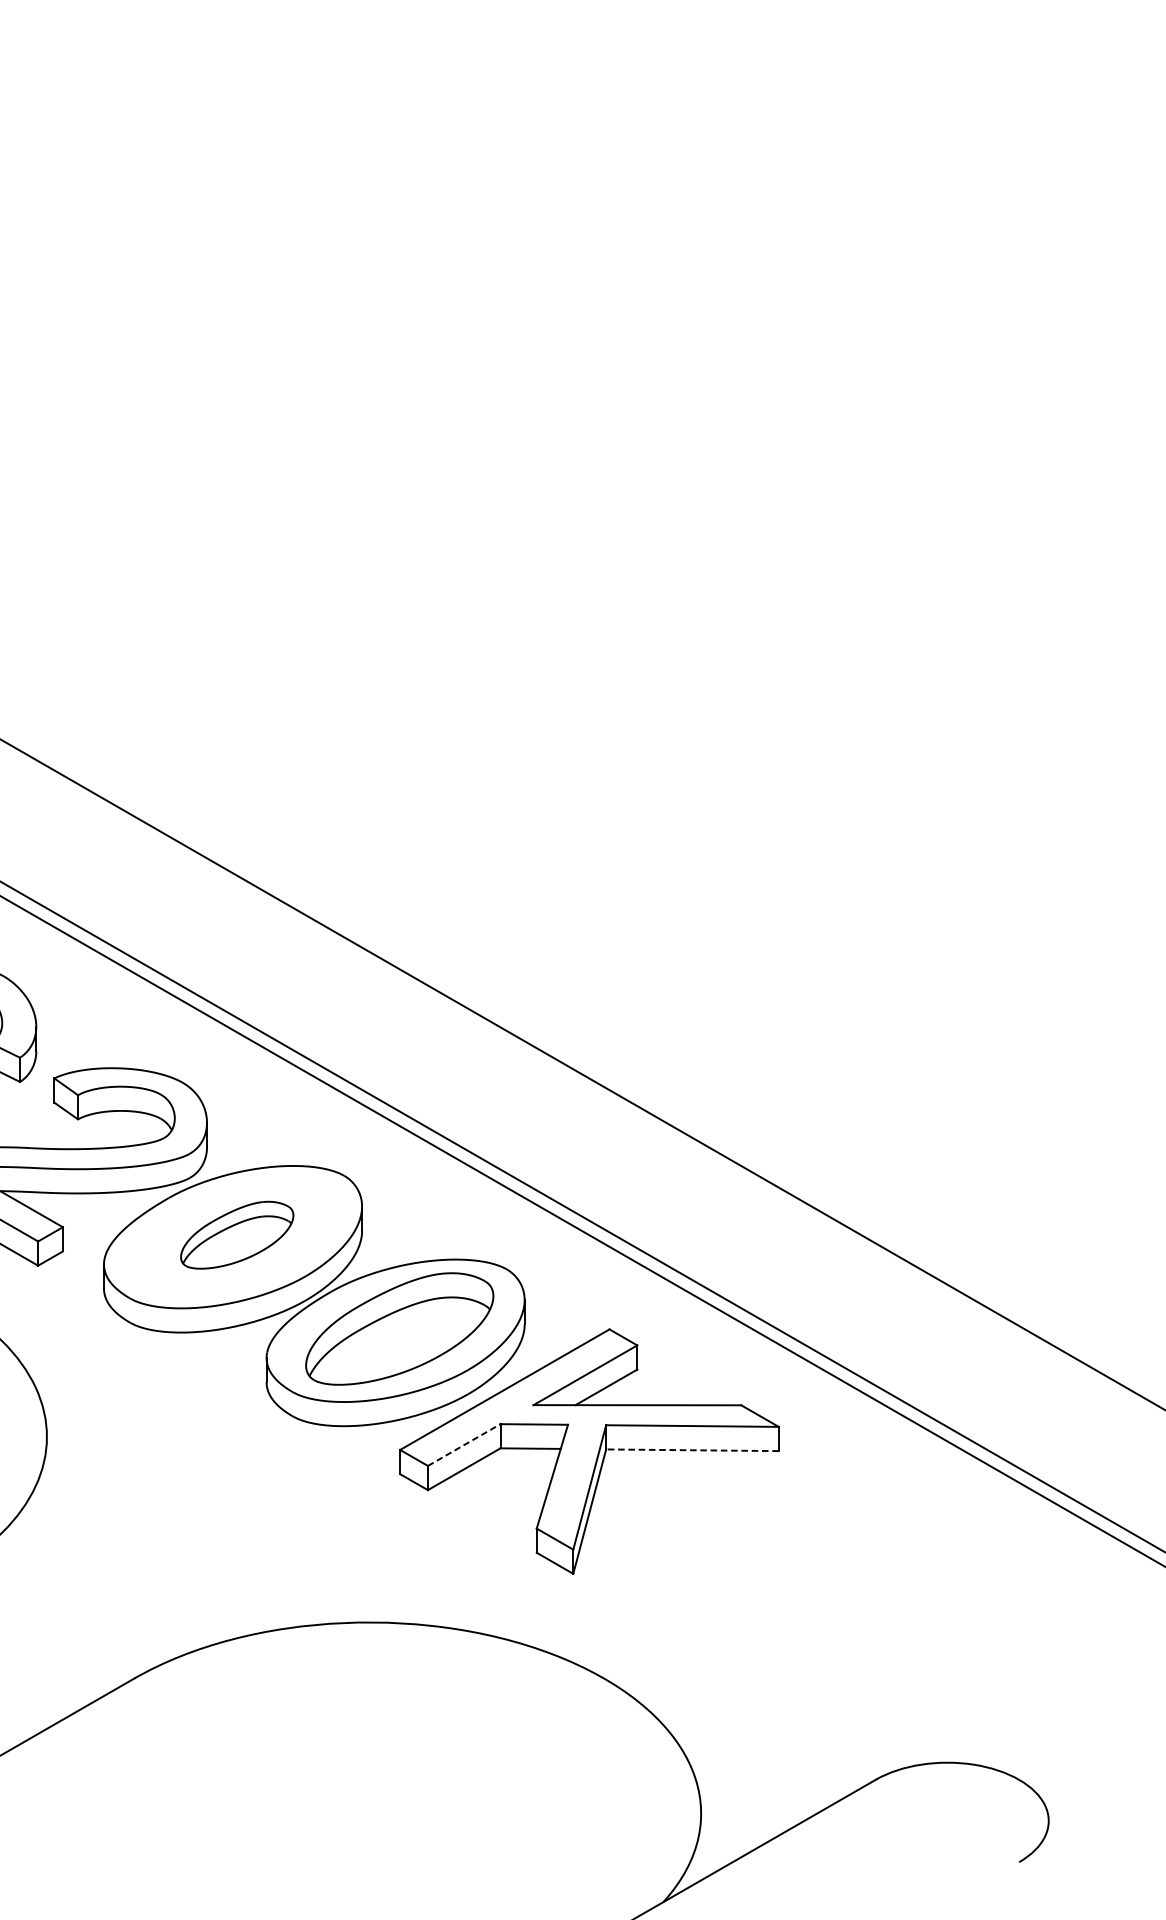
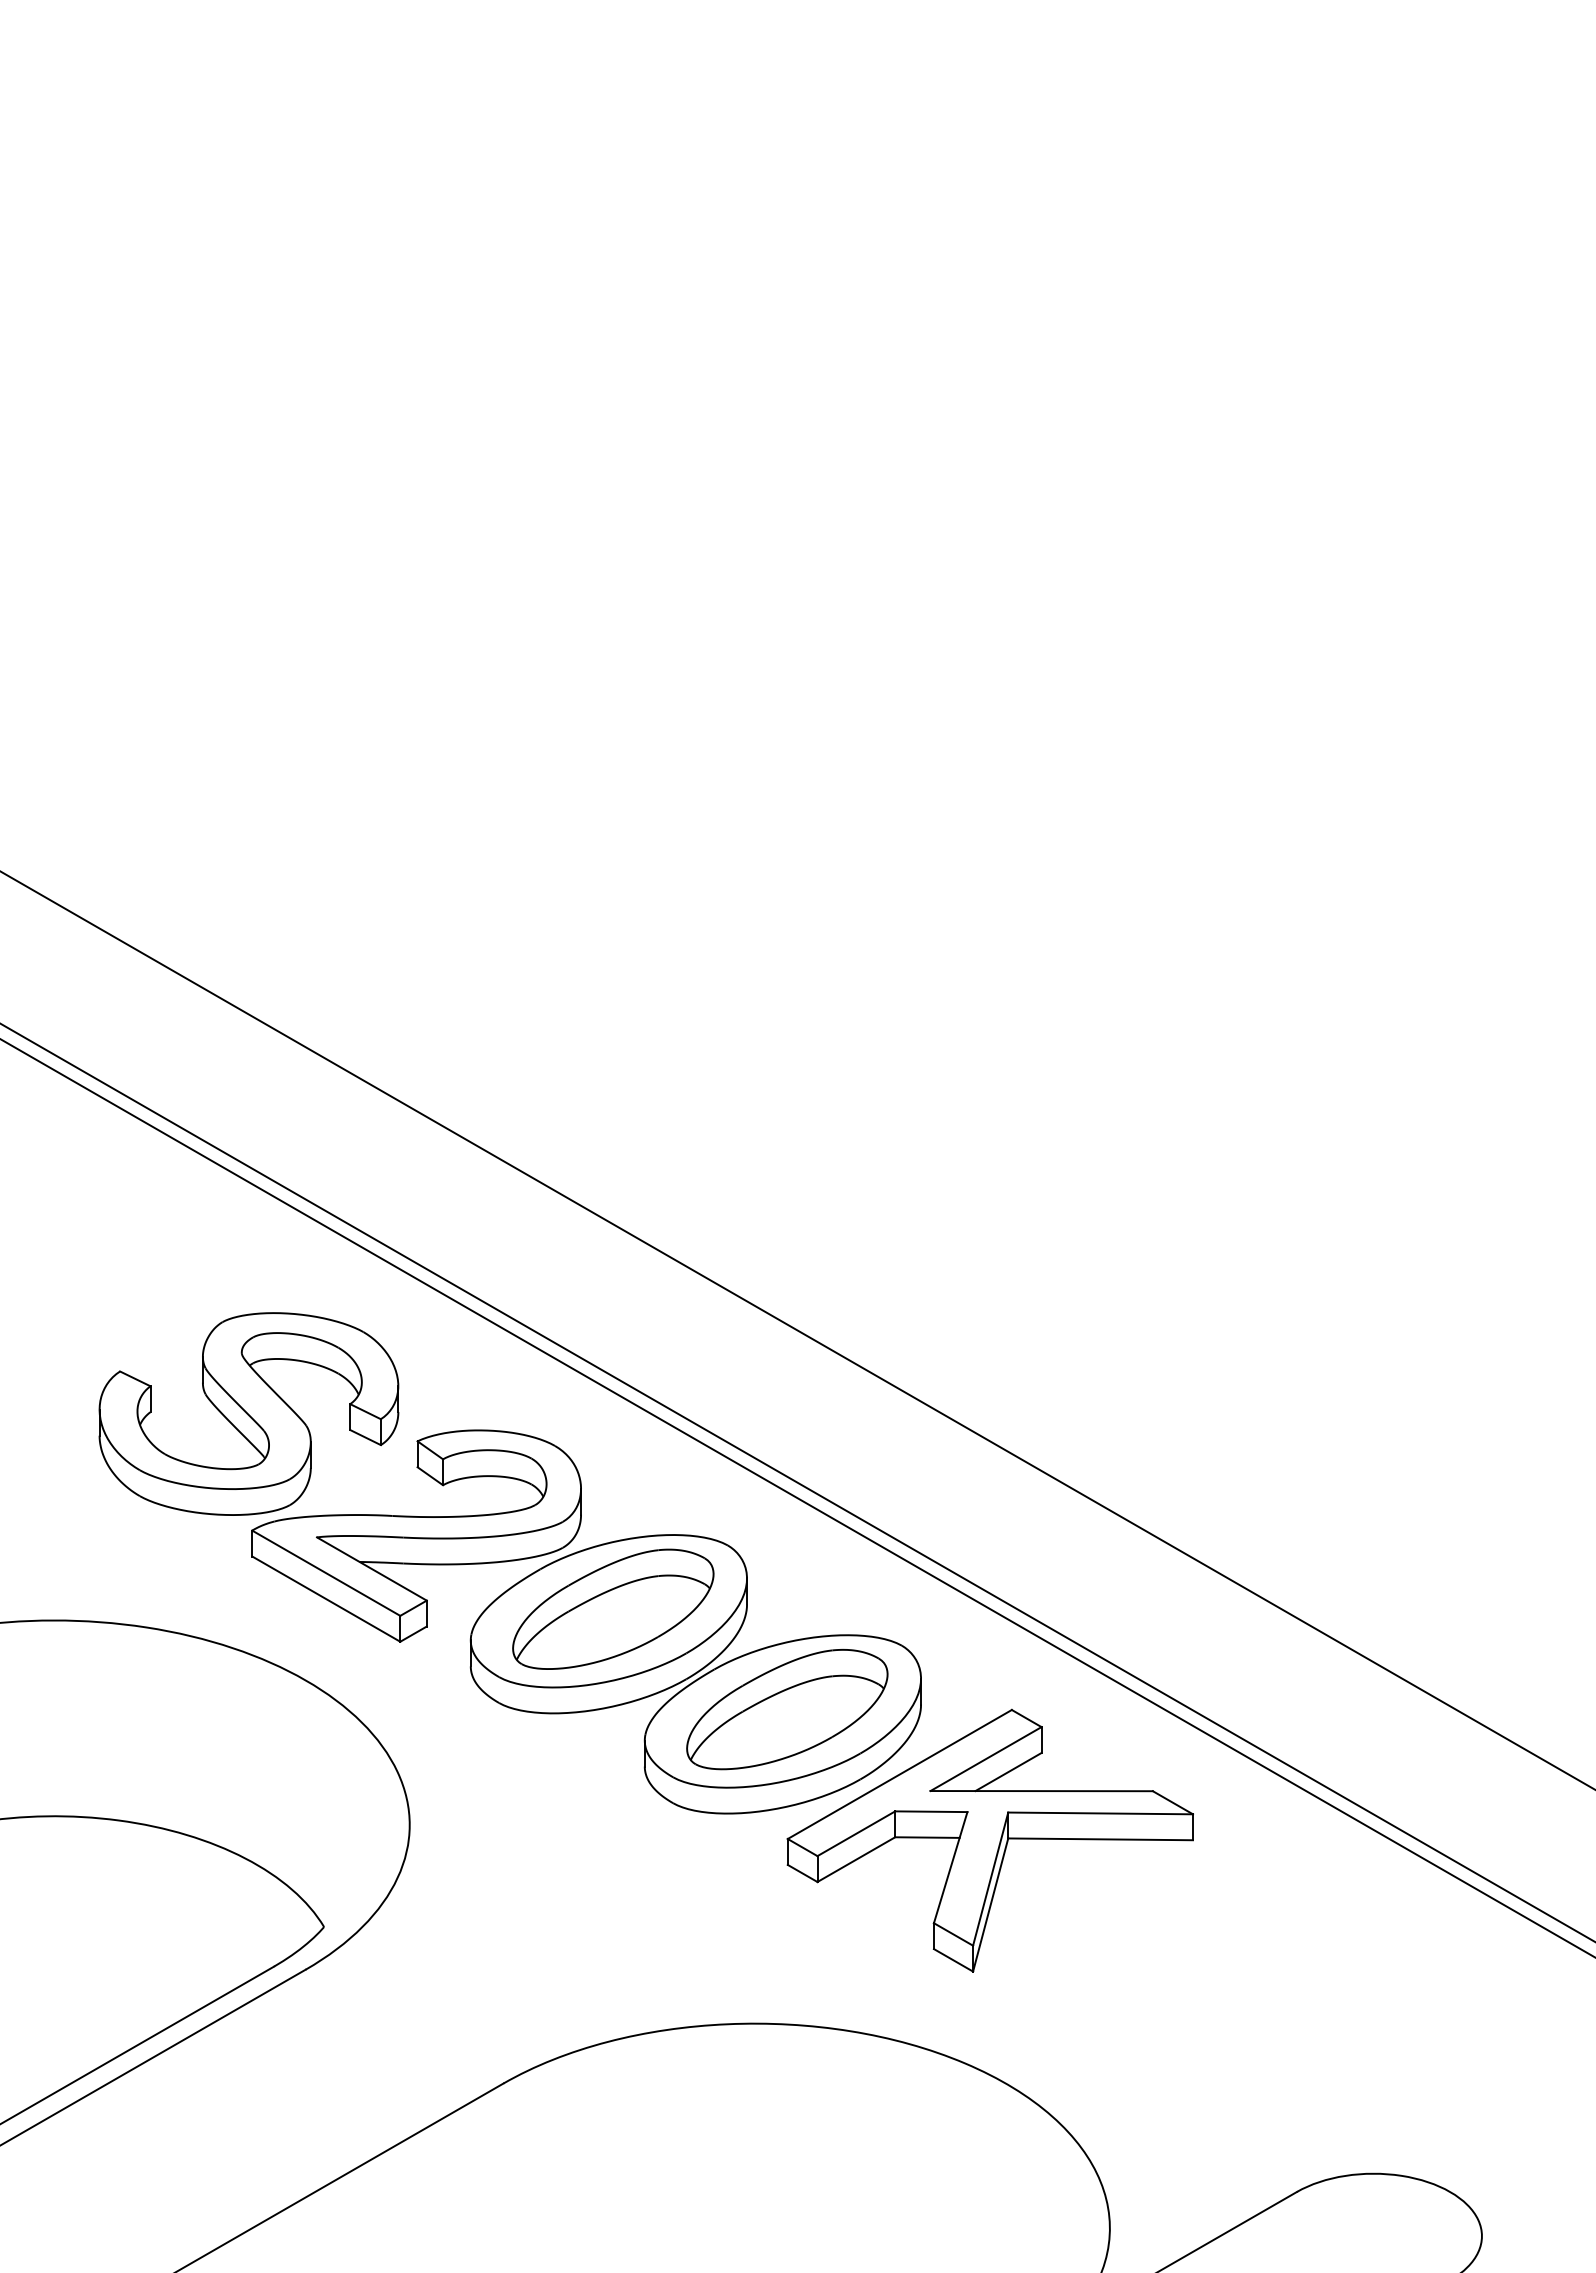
part: (237, 1234) -> (613, 1608), size x1.67
line: (464, 1444) -> (856, 1833), dashed -> solid
line: (692, 1450) -> (1100, 1839), dashed -> solid

